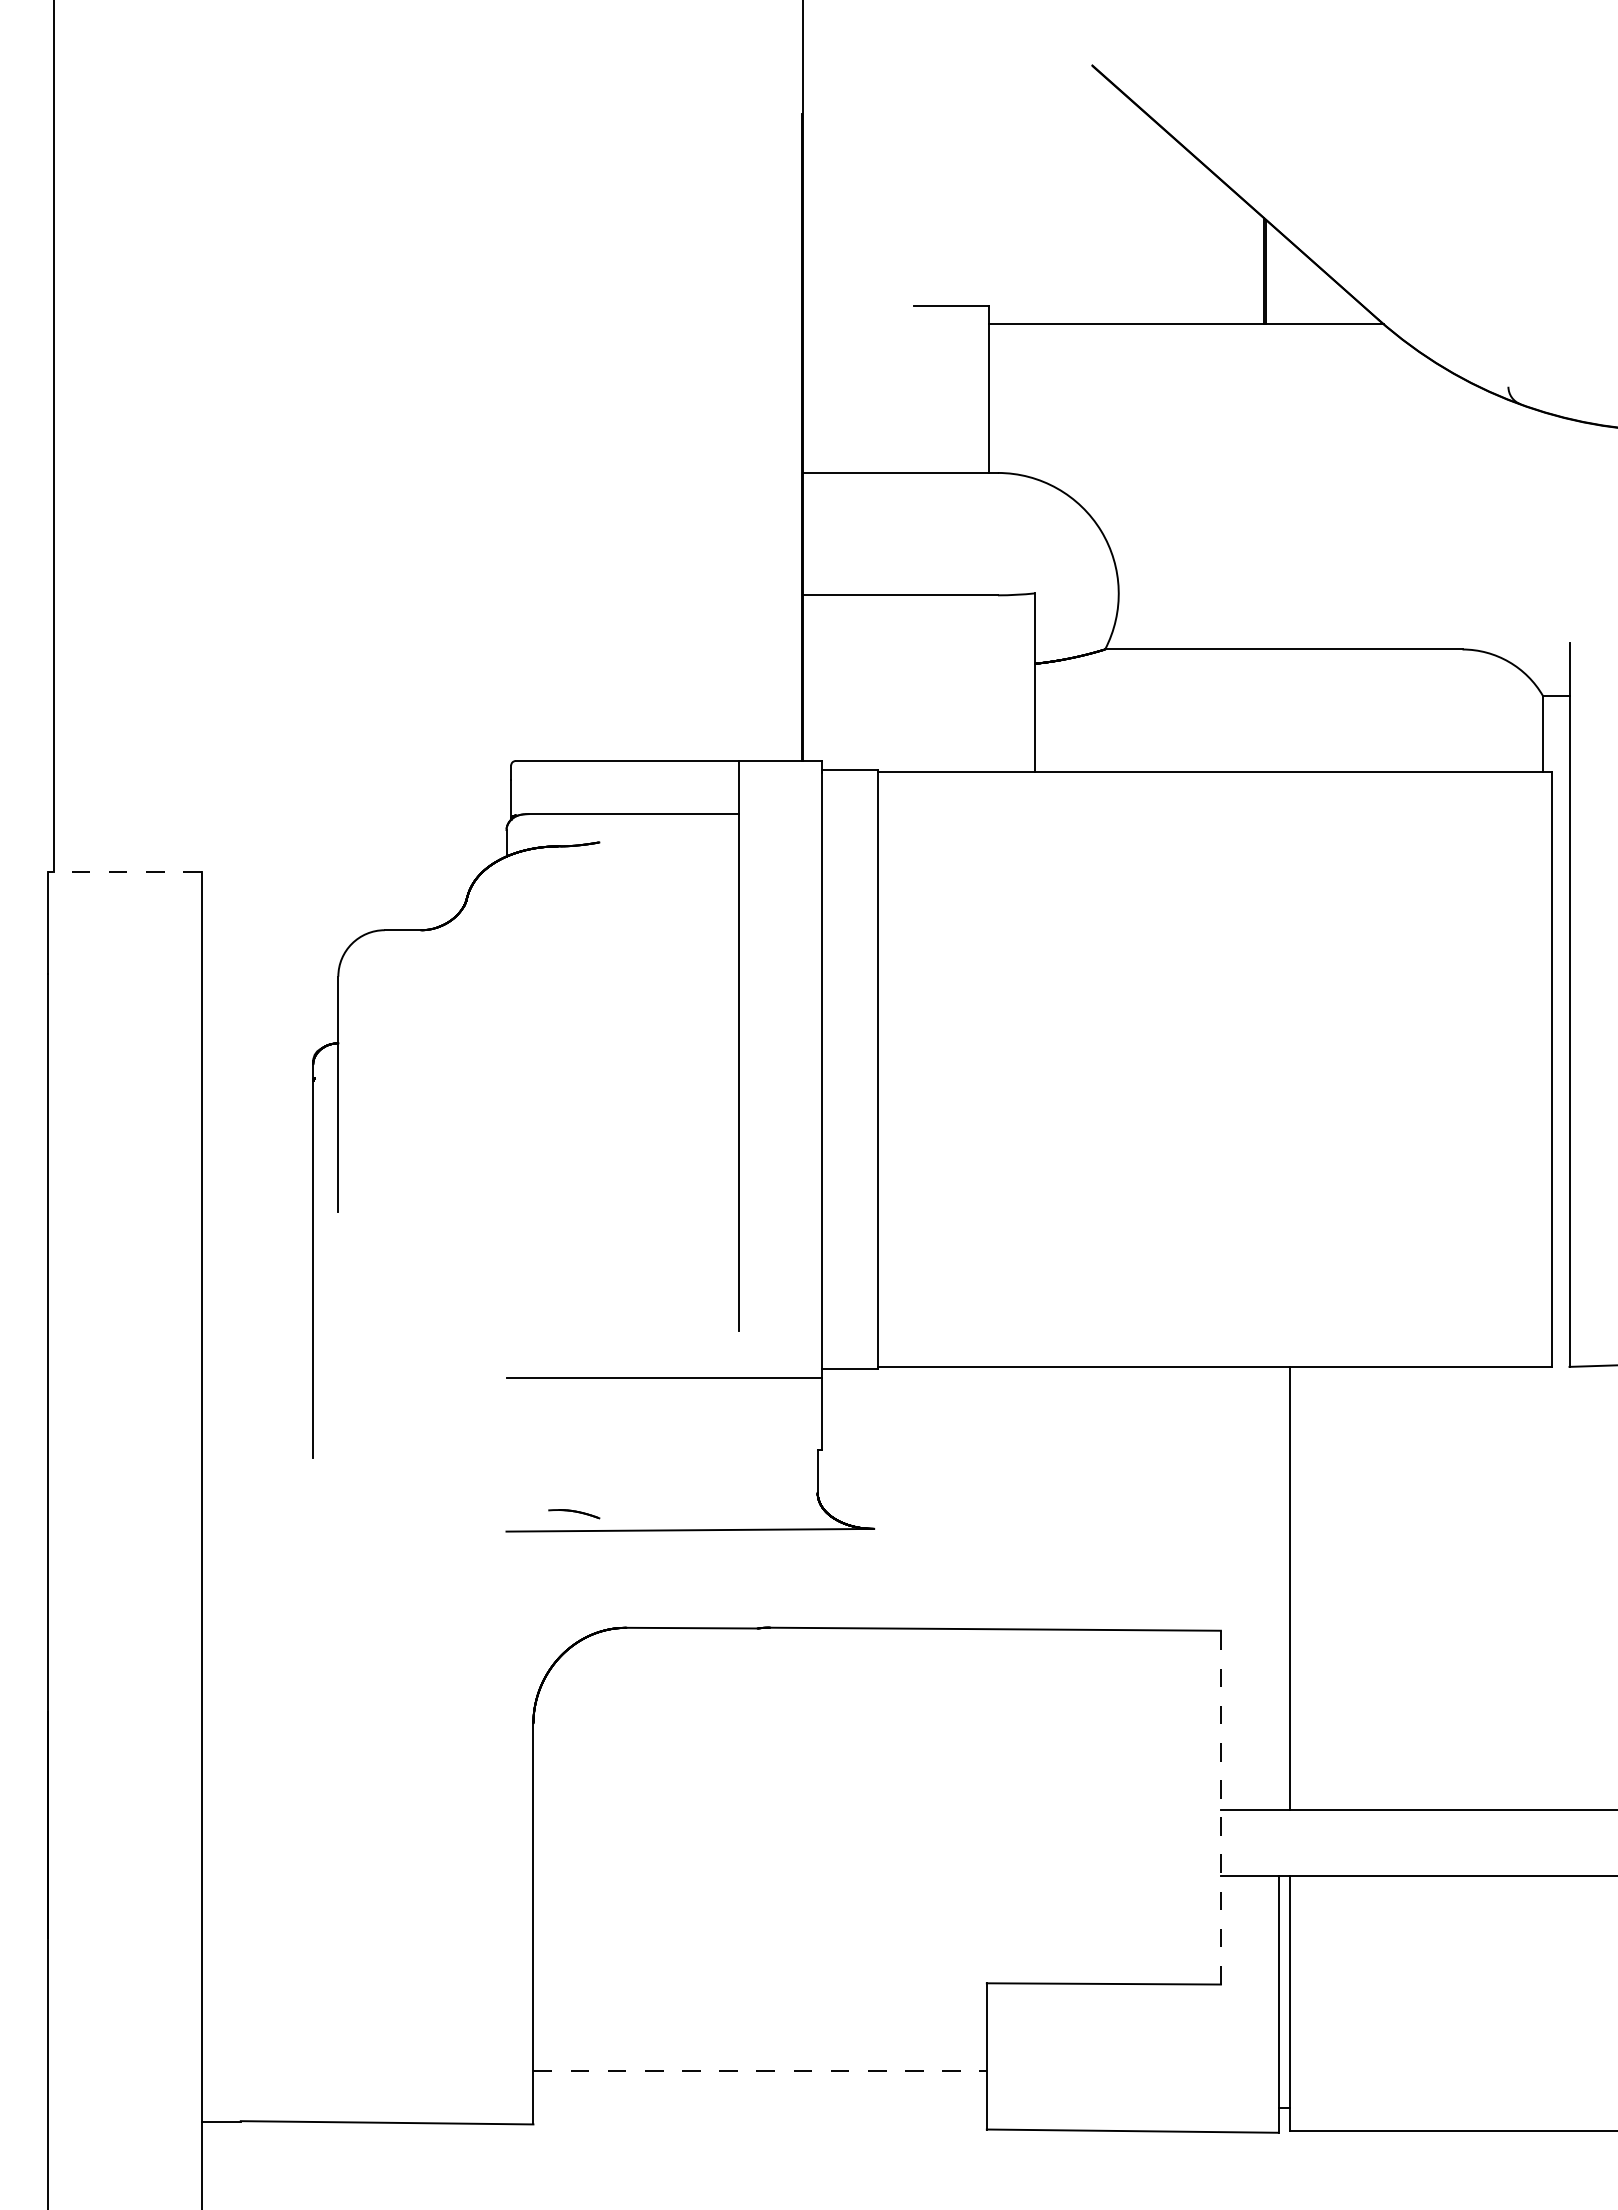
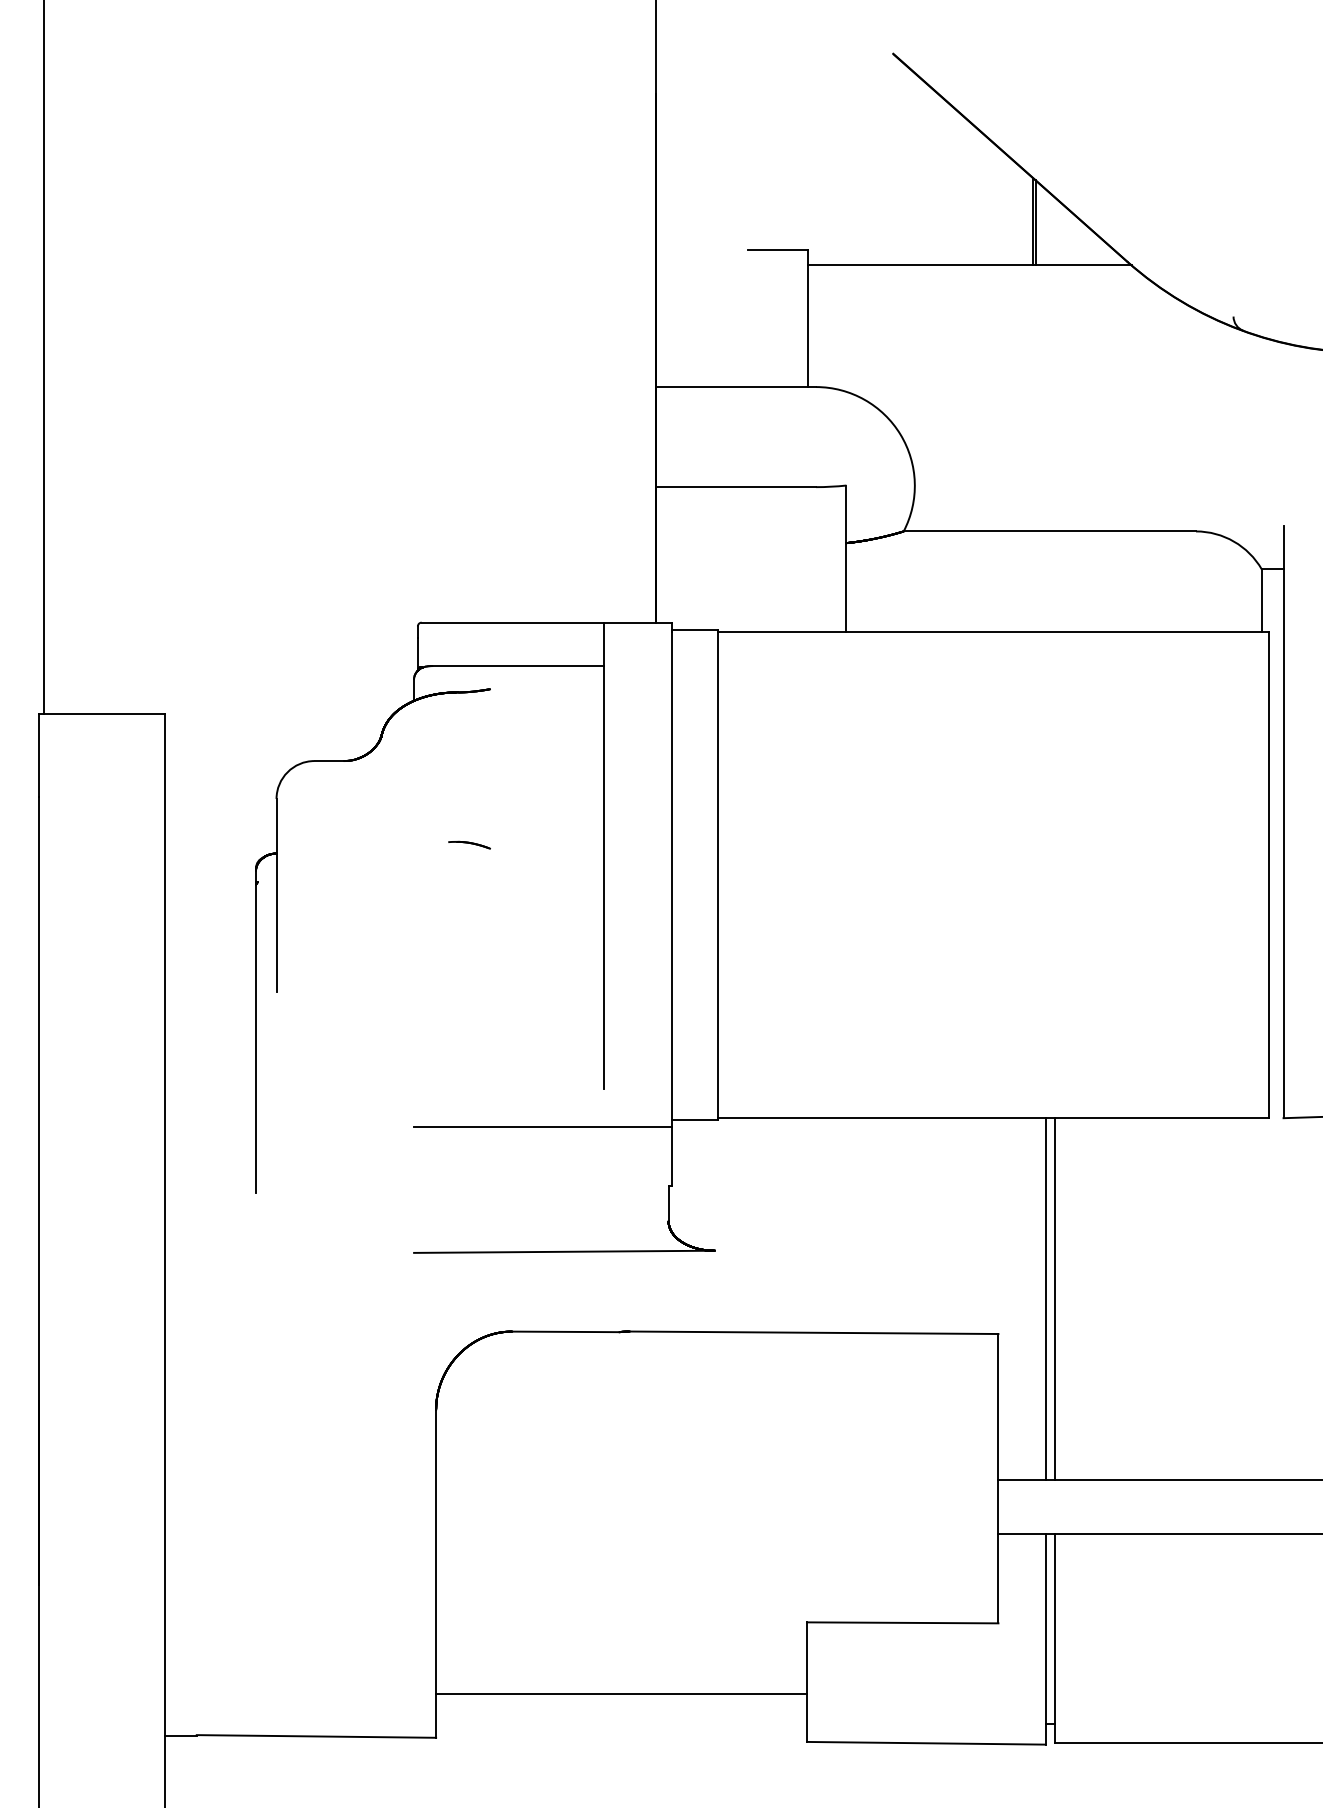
line: (125, 872) -> (102, 713), dashed -> solid
part: (574, 1514) -> (469, 845), moved
line: (1278, 1587) -> (1045, 1298), added
line: (1220, 1807) -> (998, 1478), dashed -> solid
line: (760, 2071) -> (621, 1694), dashed -> solid

